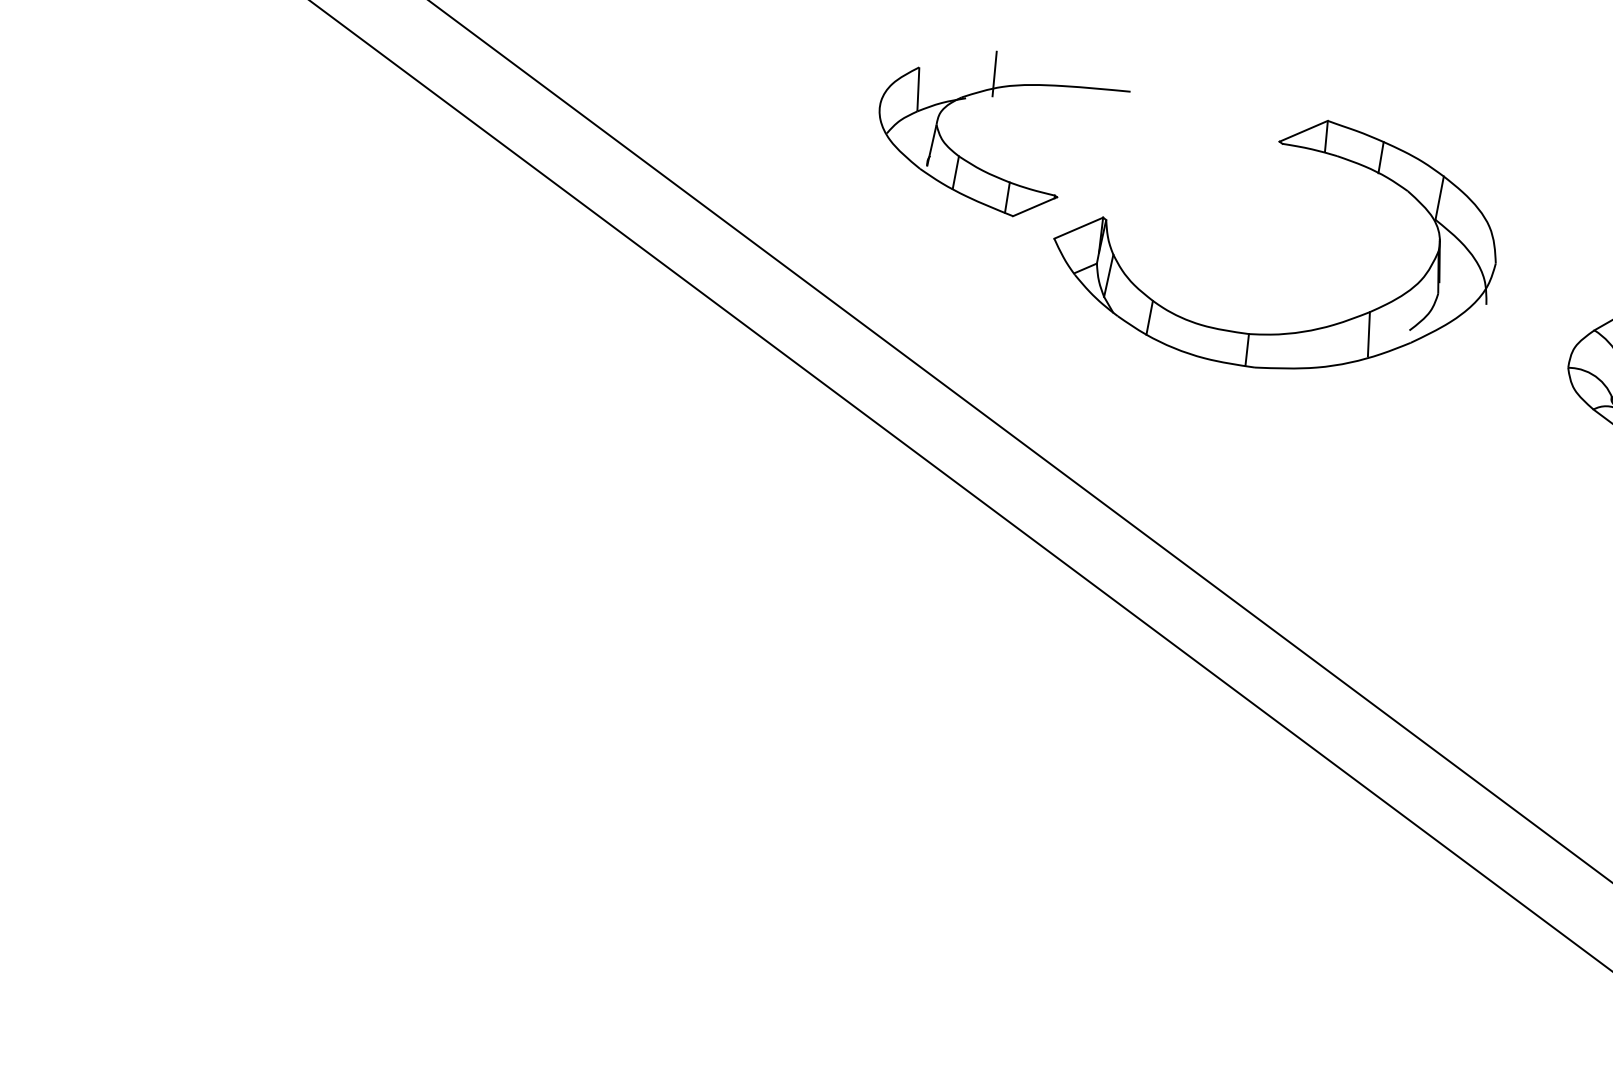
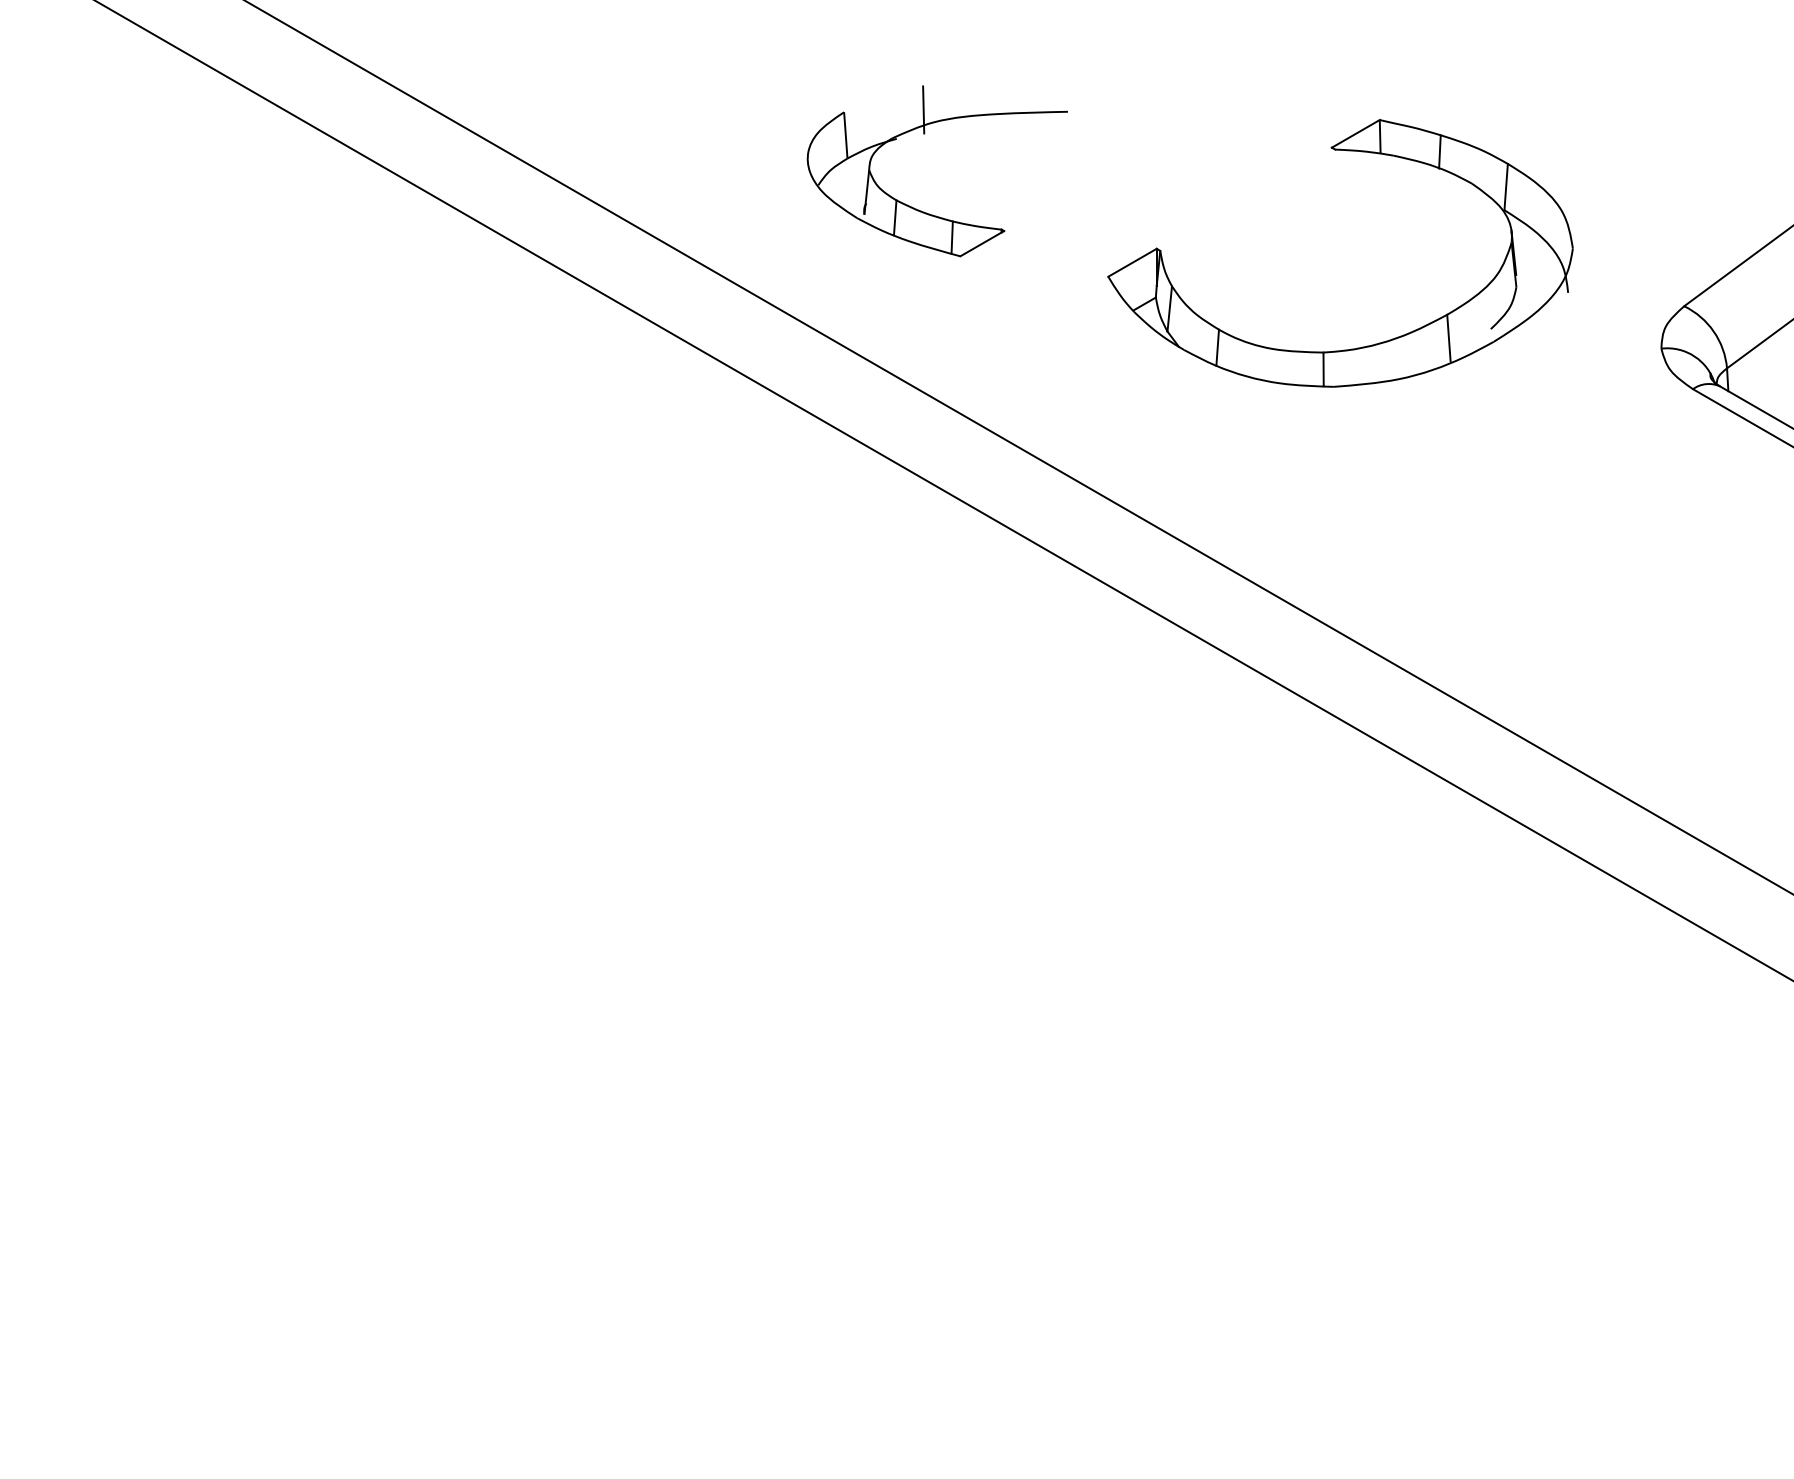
part: (992, 97) -> (924, 134), moved

